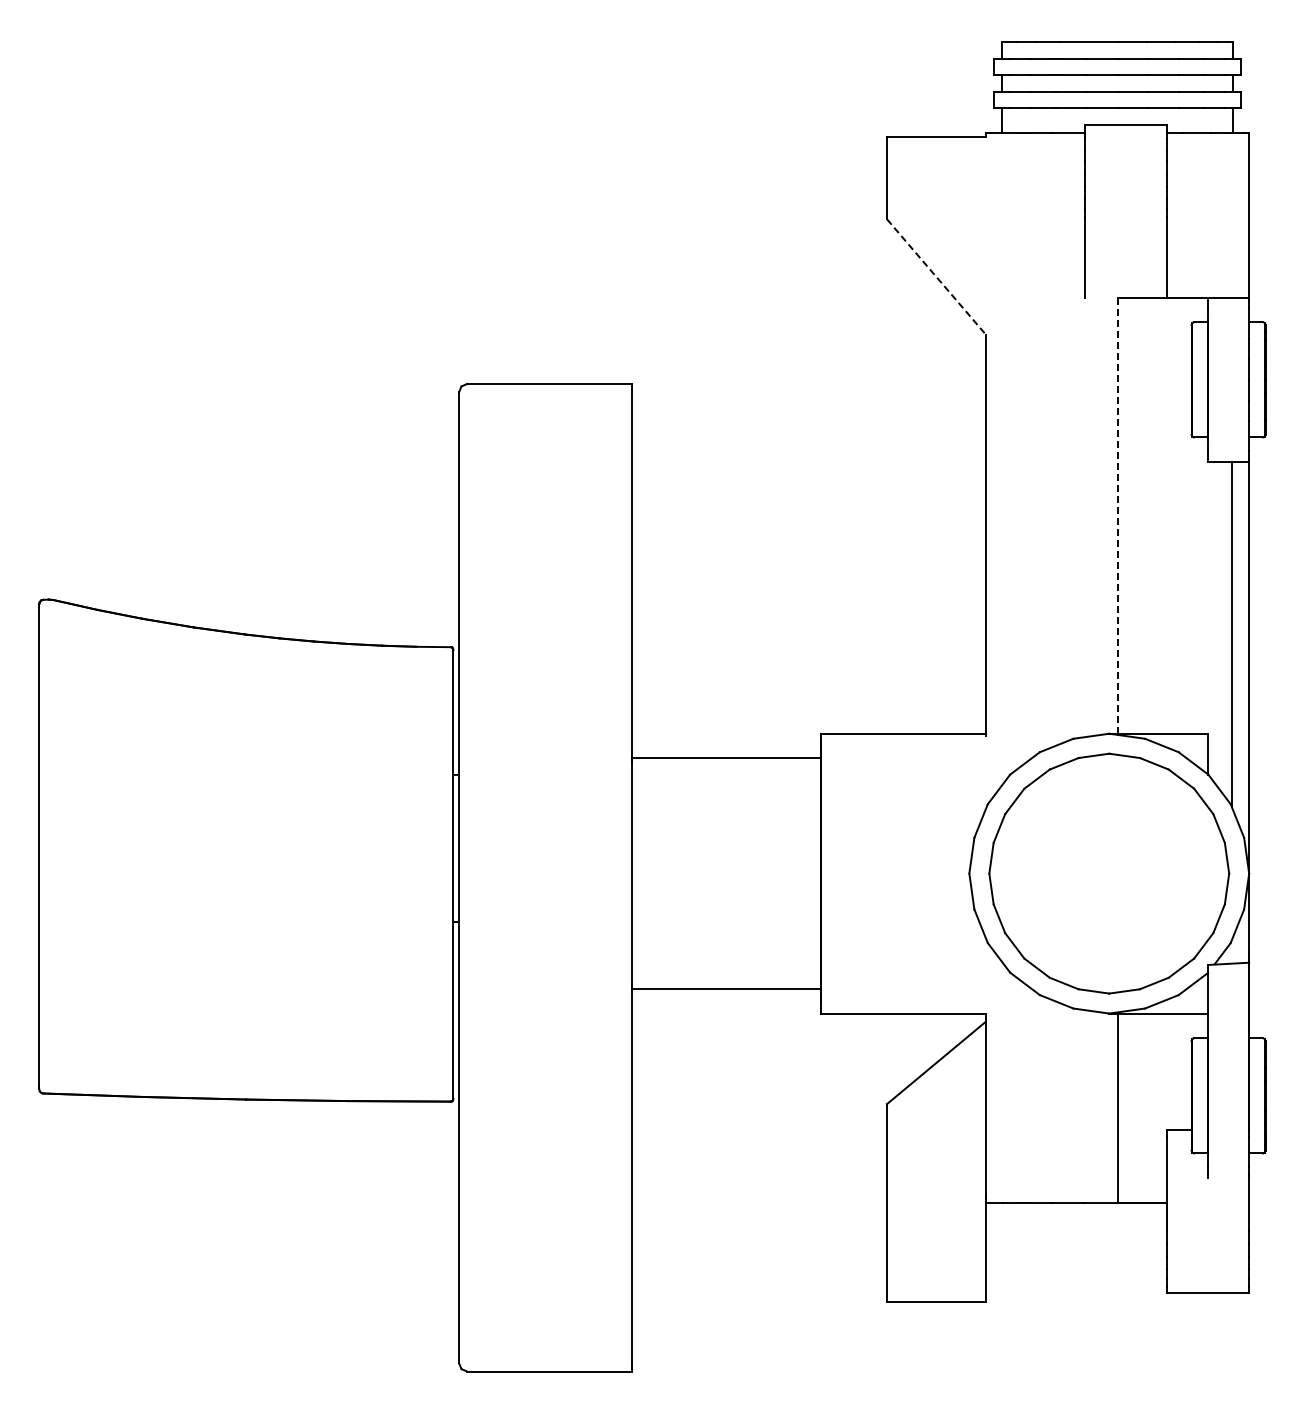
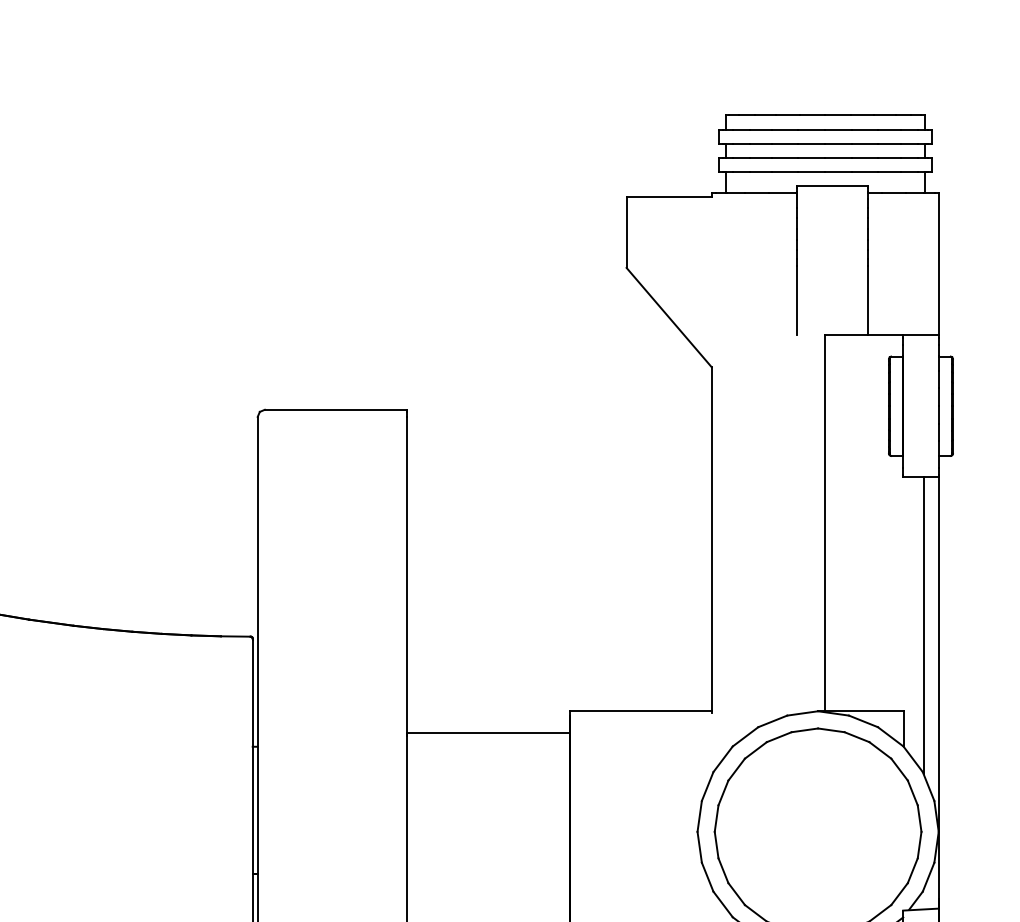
line: (936, 276) -> (669, 317), dashed -> solid
line: (1117, 516) -> (825, 524), dashed -> solid

